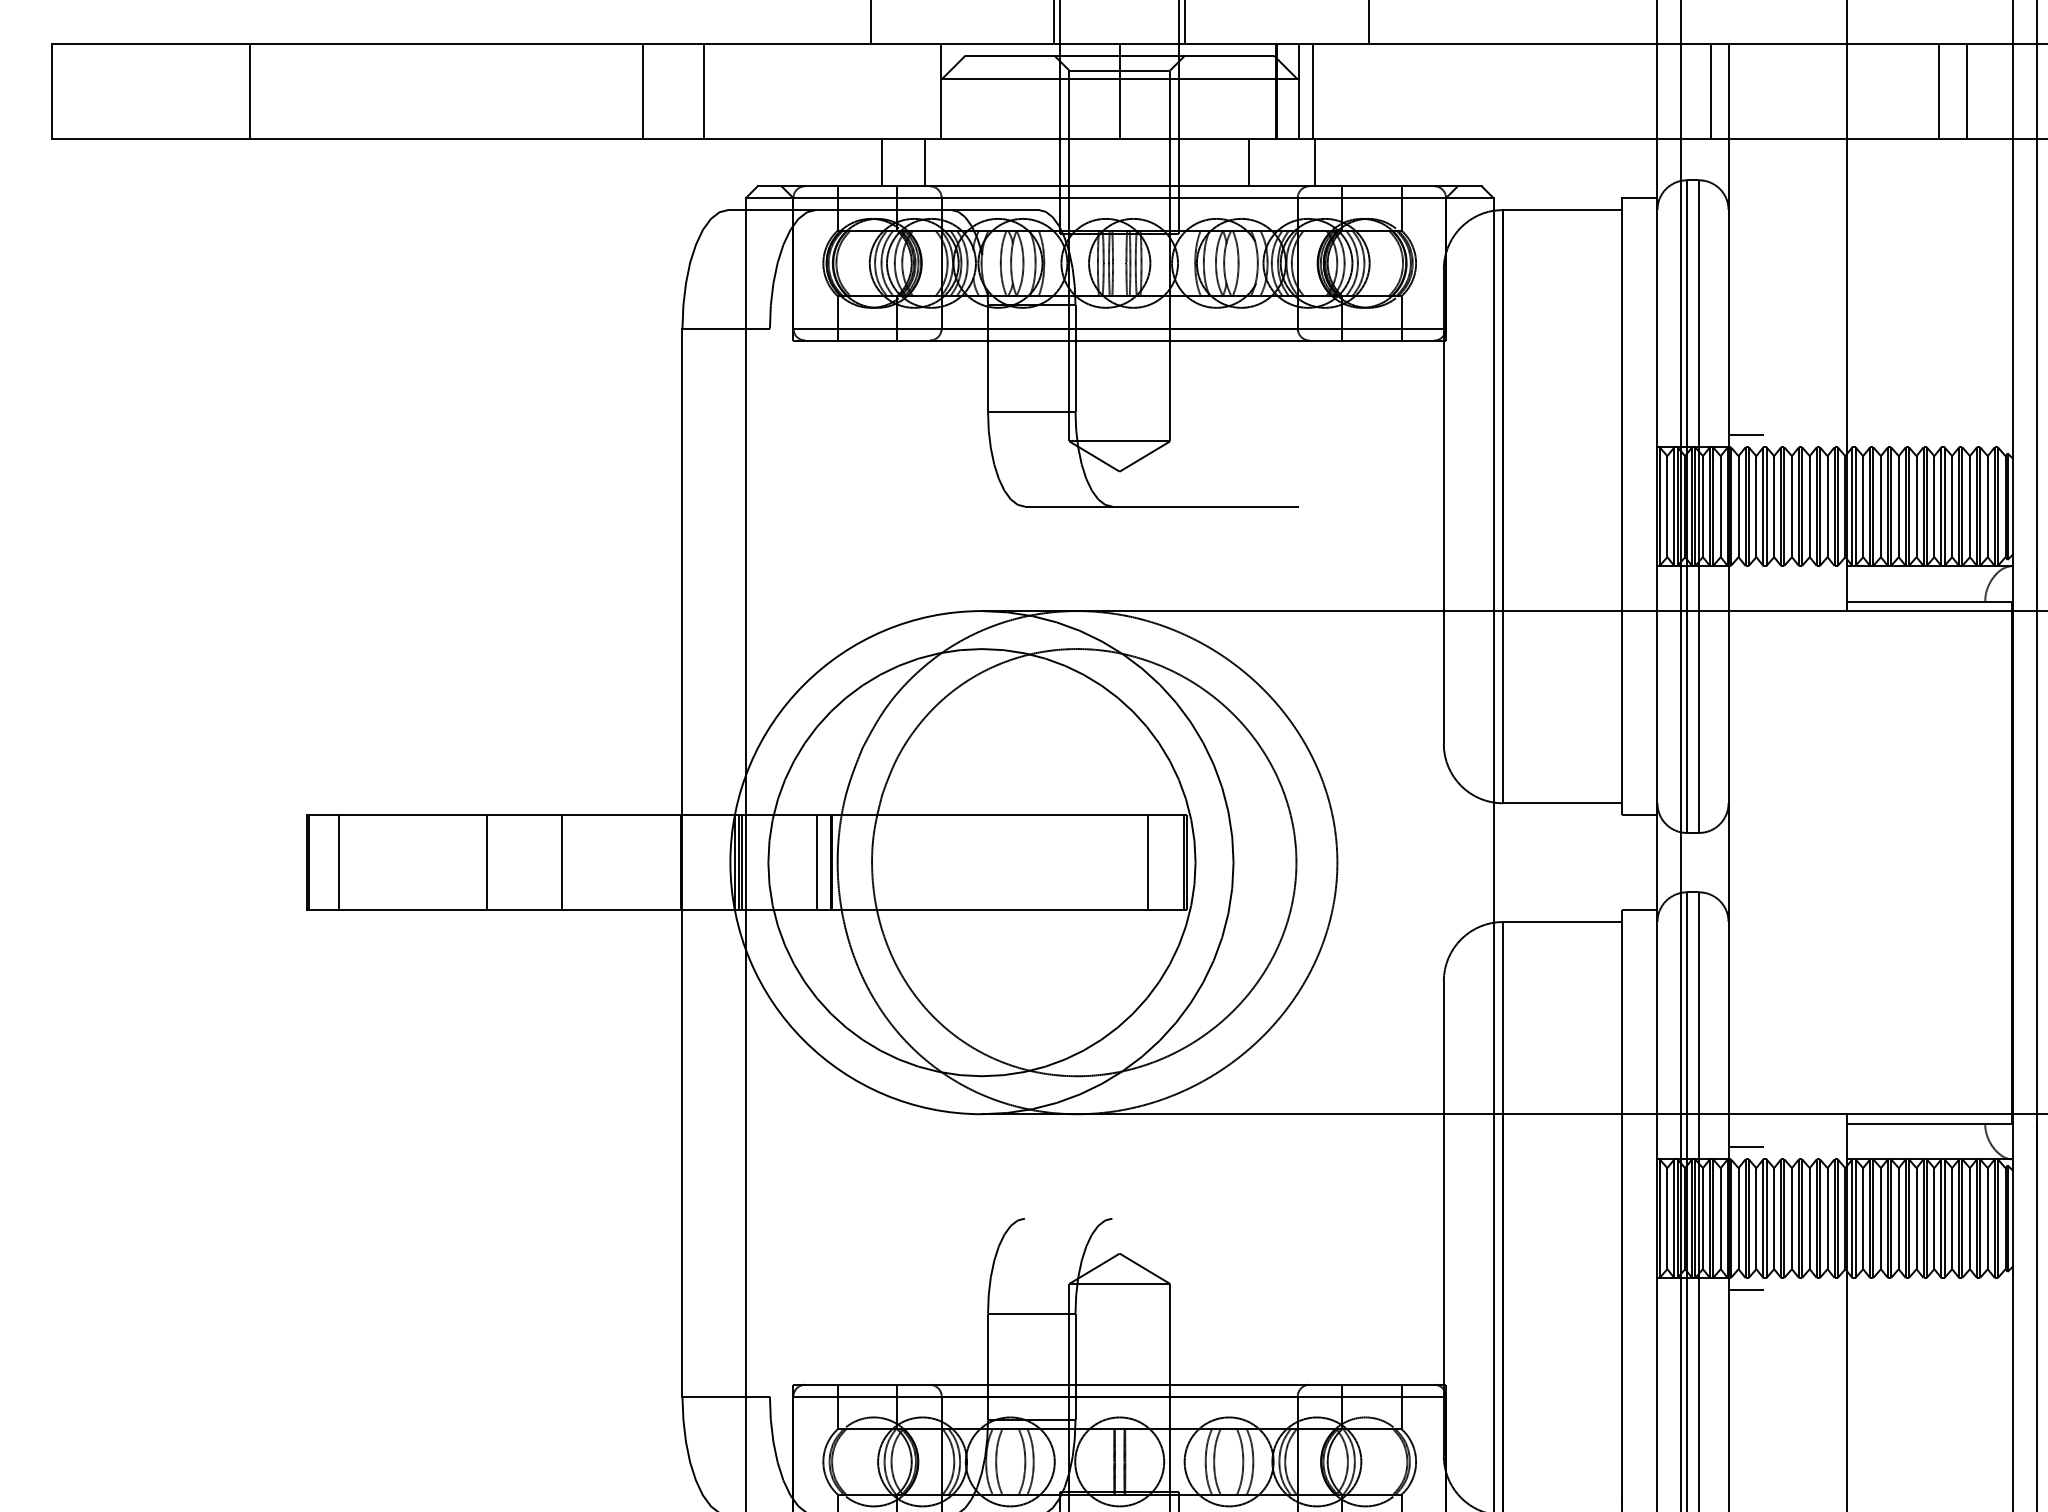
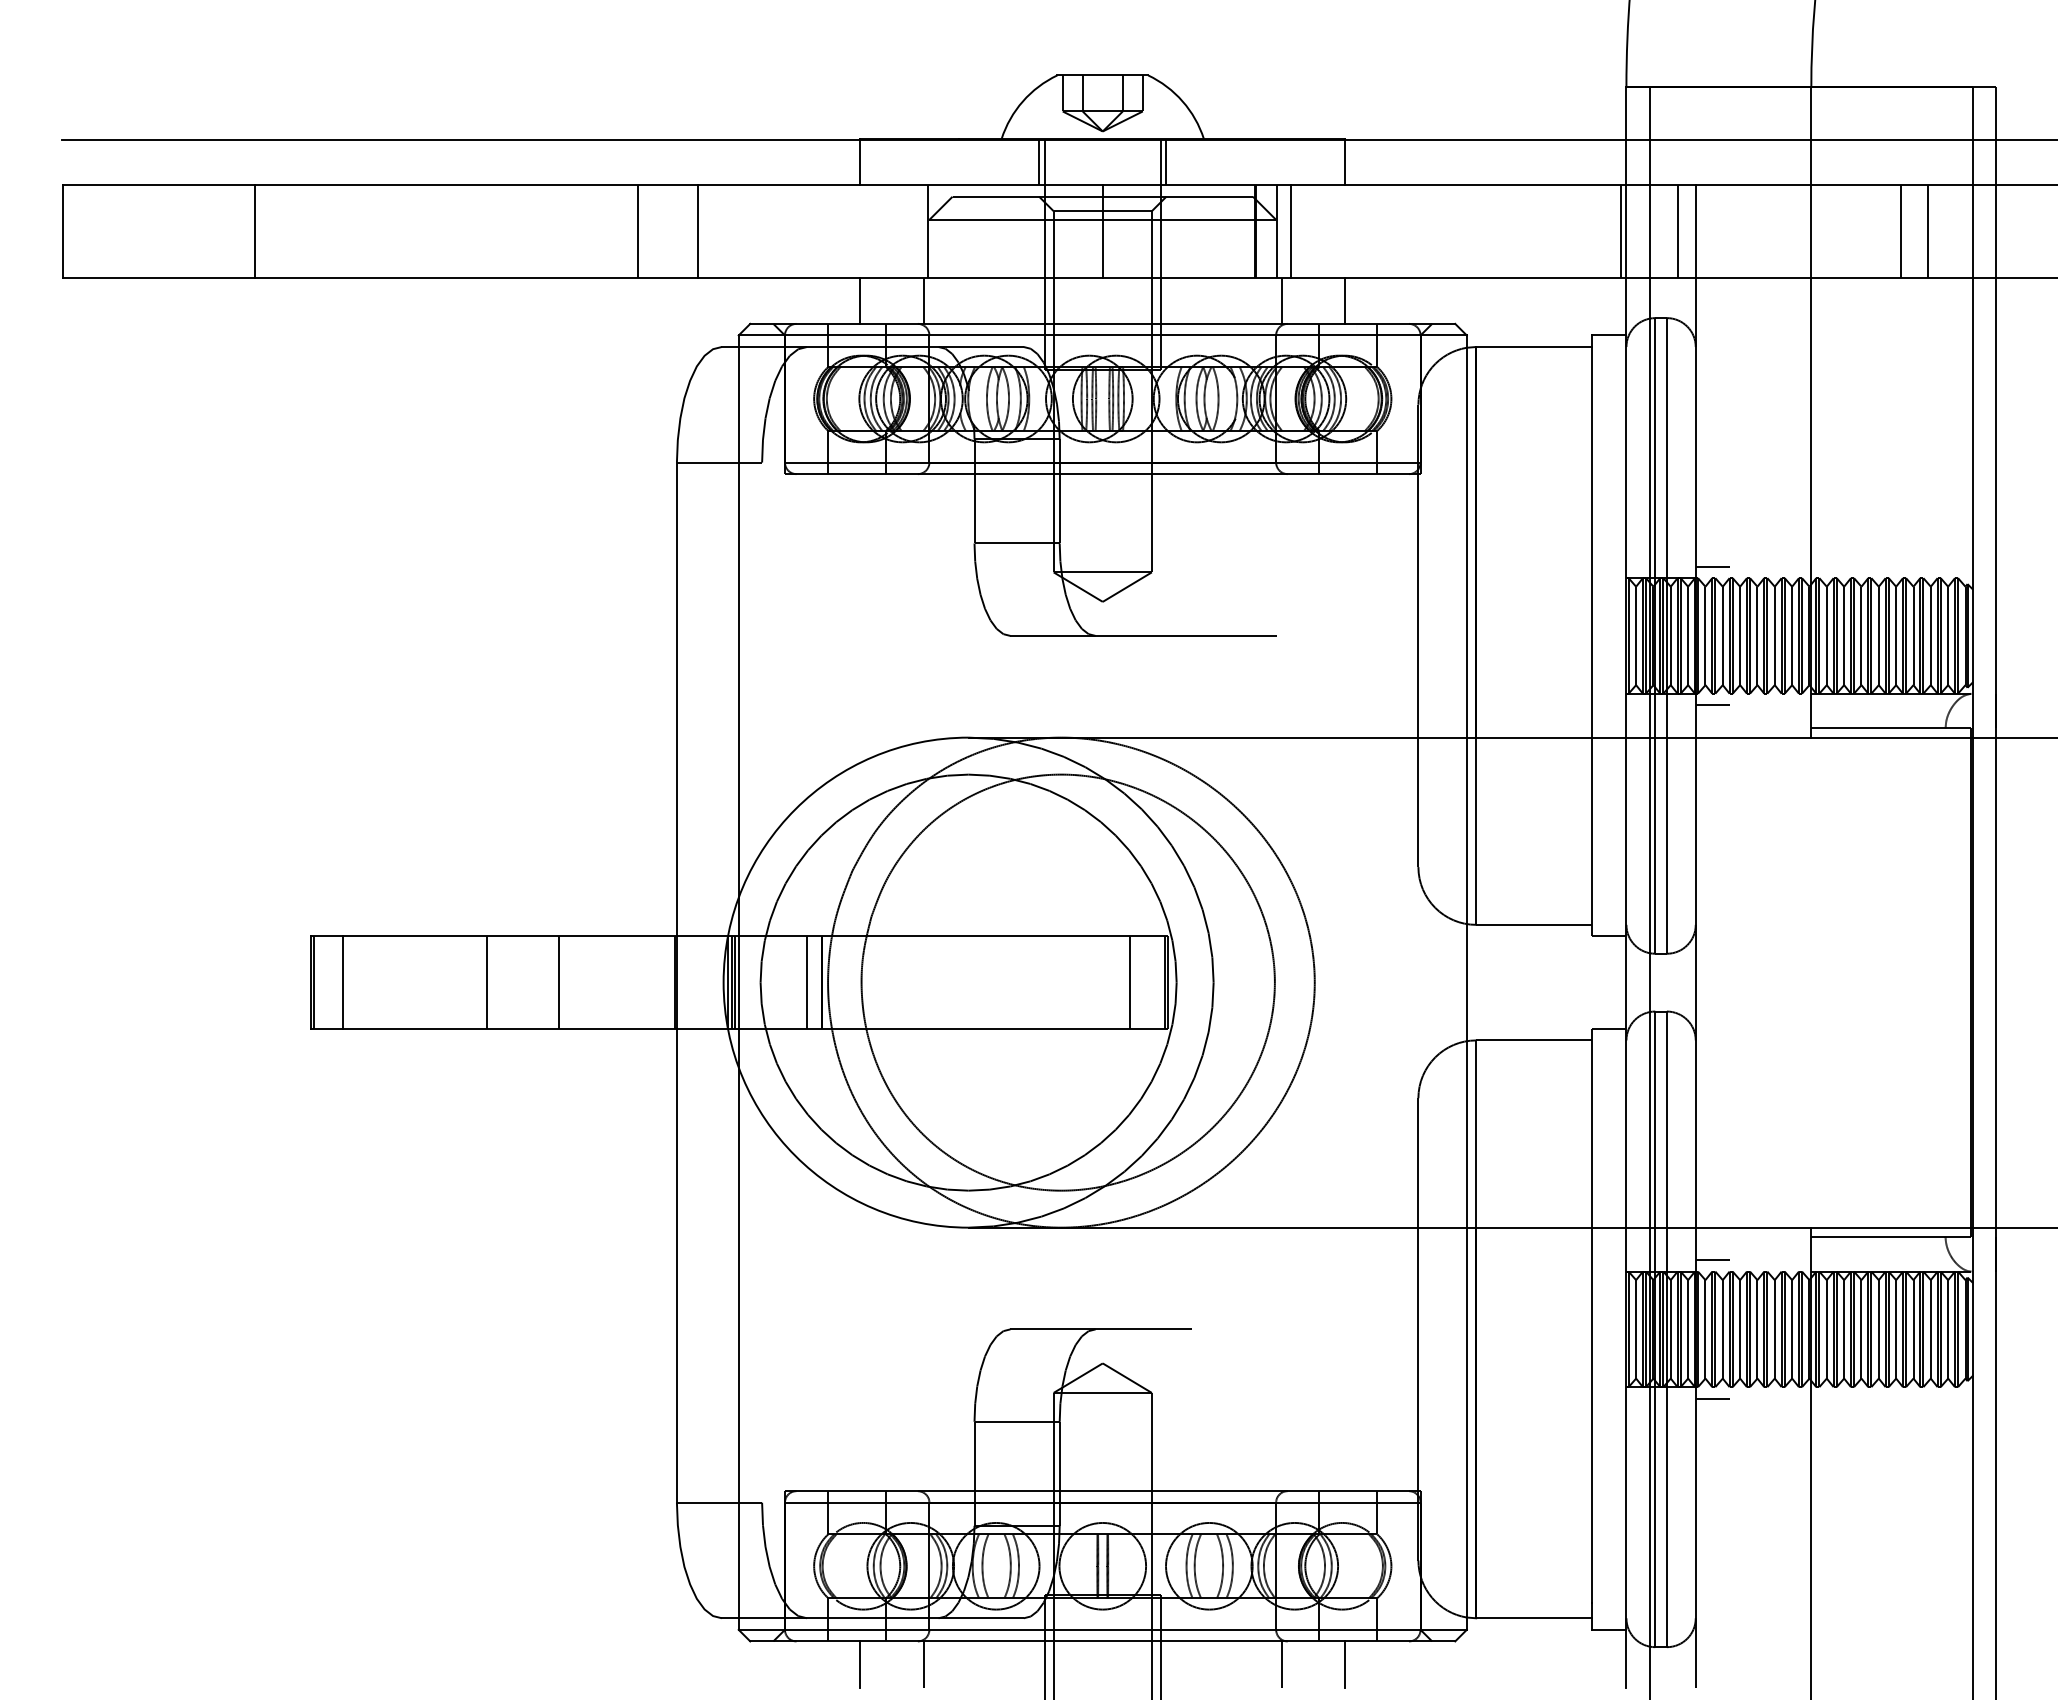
line: (1651, 91) -> (1620, 231), added
line: (882, 162) -> (923, 300), moved
line: (925, 162) -> (860, 300), moved
line: (1248, 162) -> (1281, 300), moved
line: (1314, 162) -> (1345, 300), moved
line: (1745, 578) -> (1712, 705), added
line: (1118, 1218) -> (1101, 1329), added

